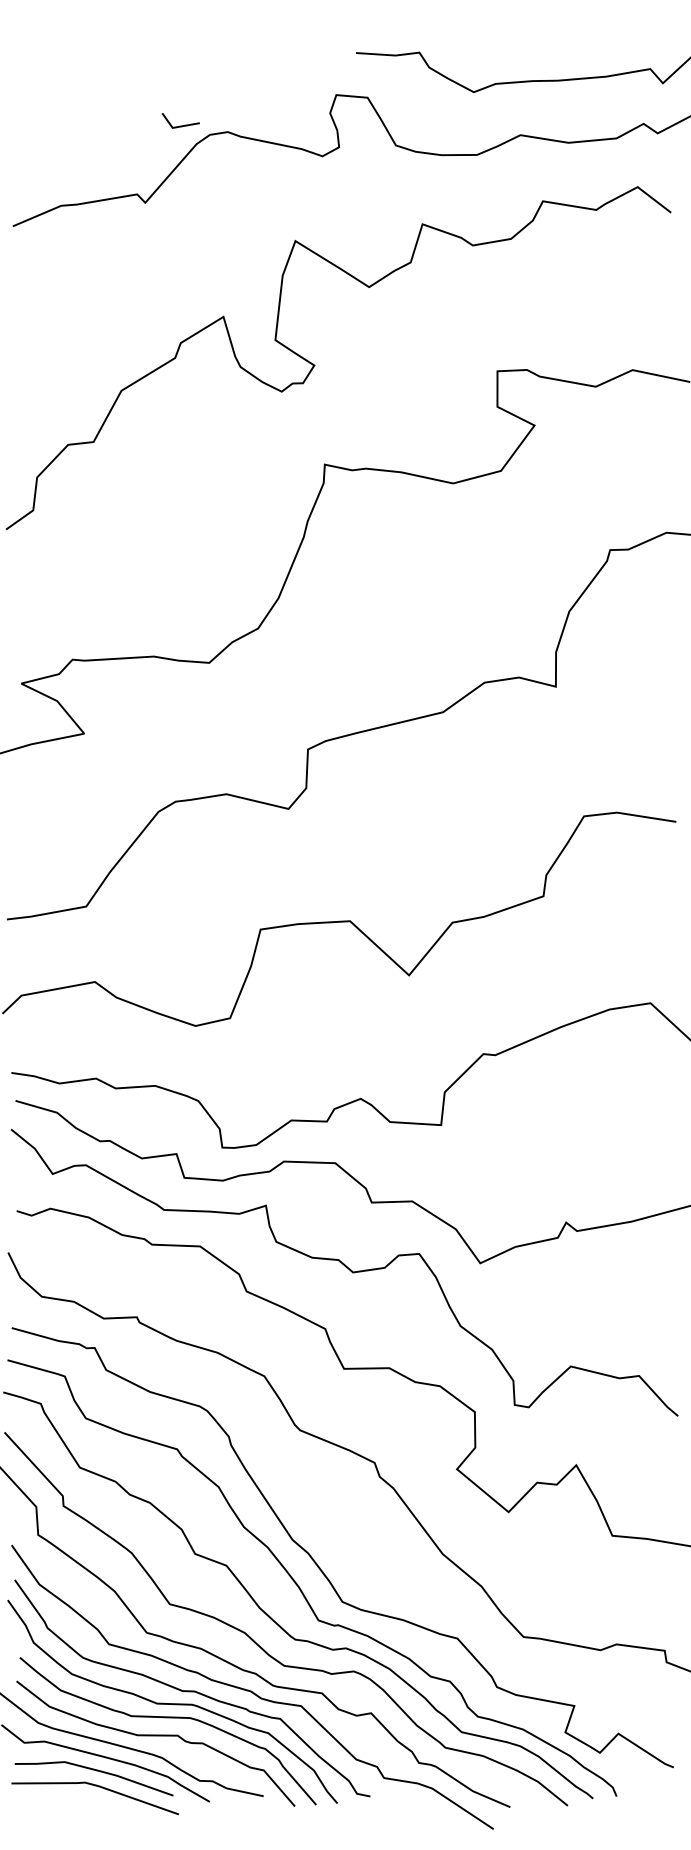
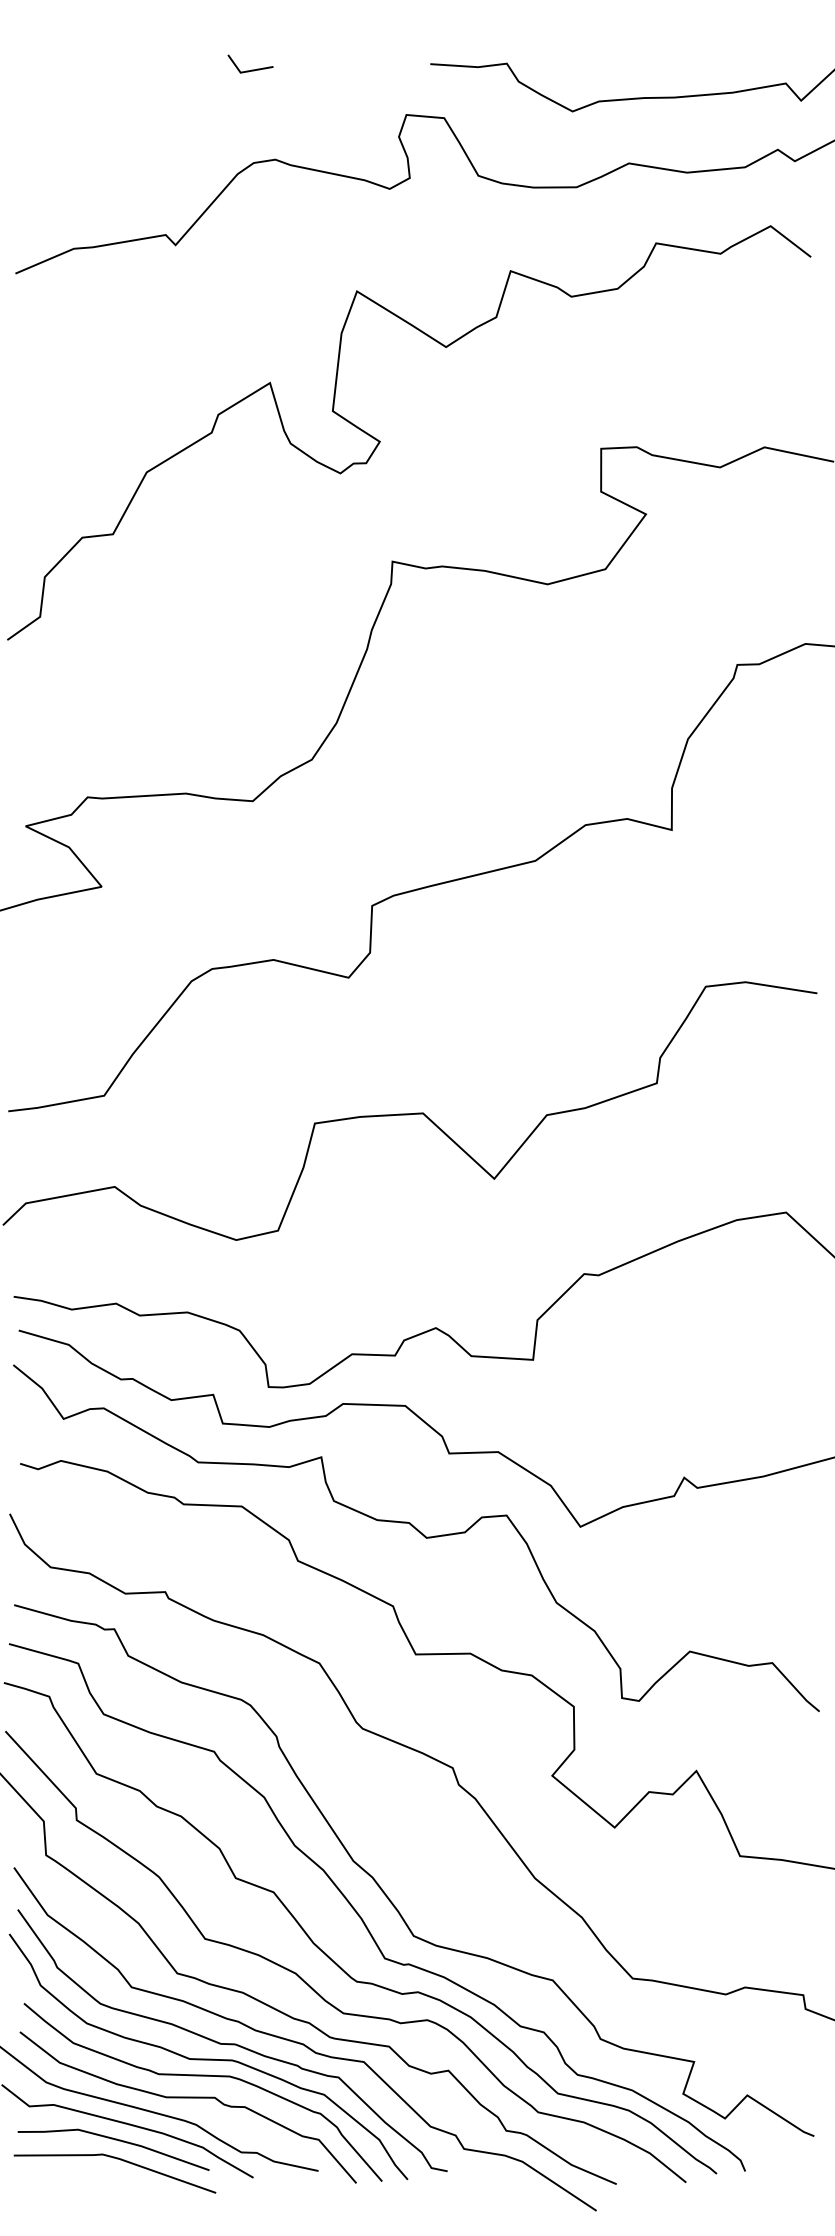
line: (181, 125) -> (251, 69), moved

